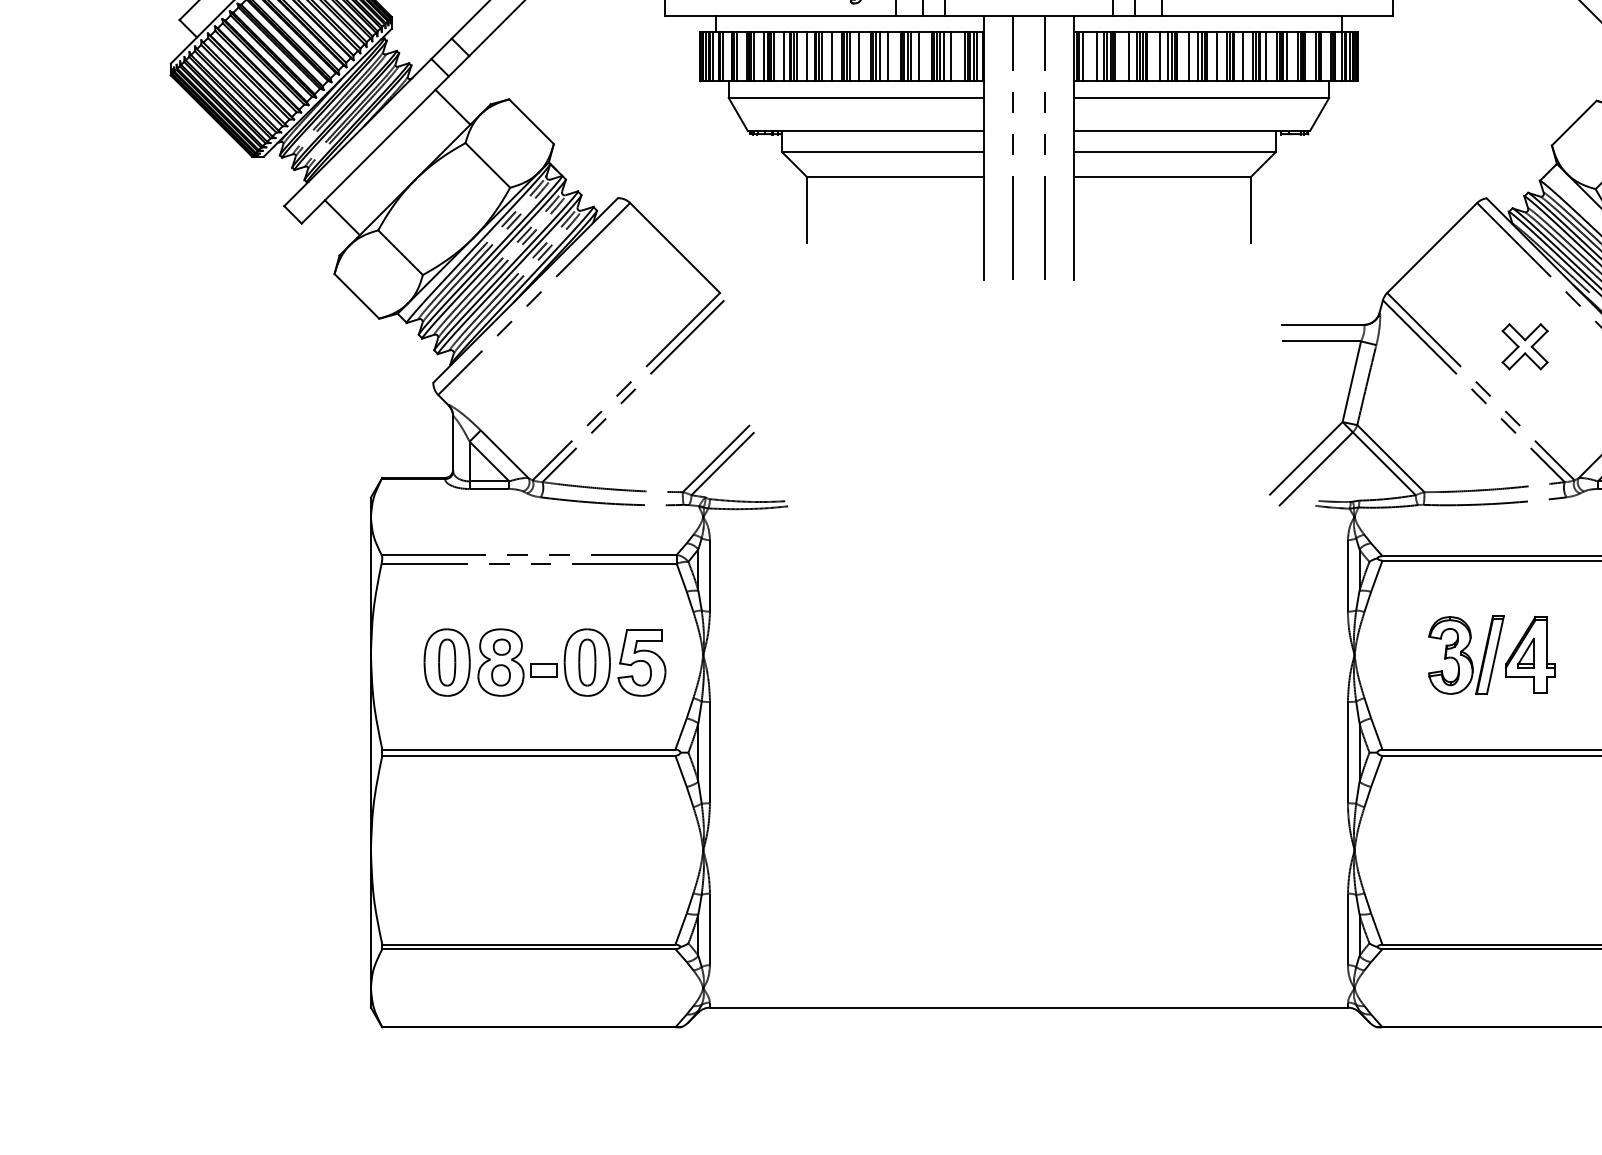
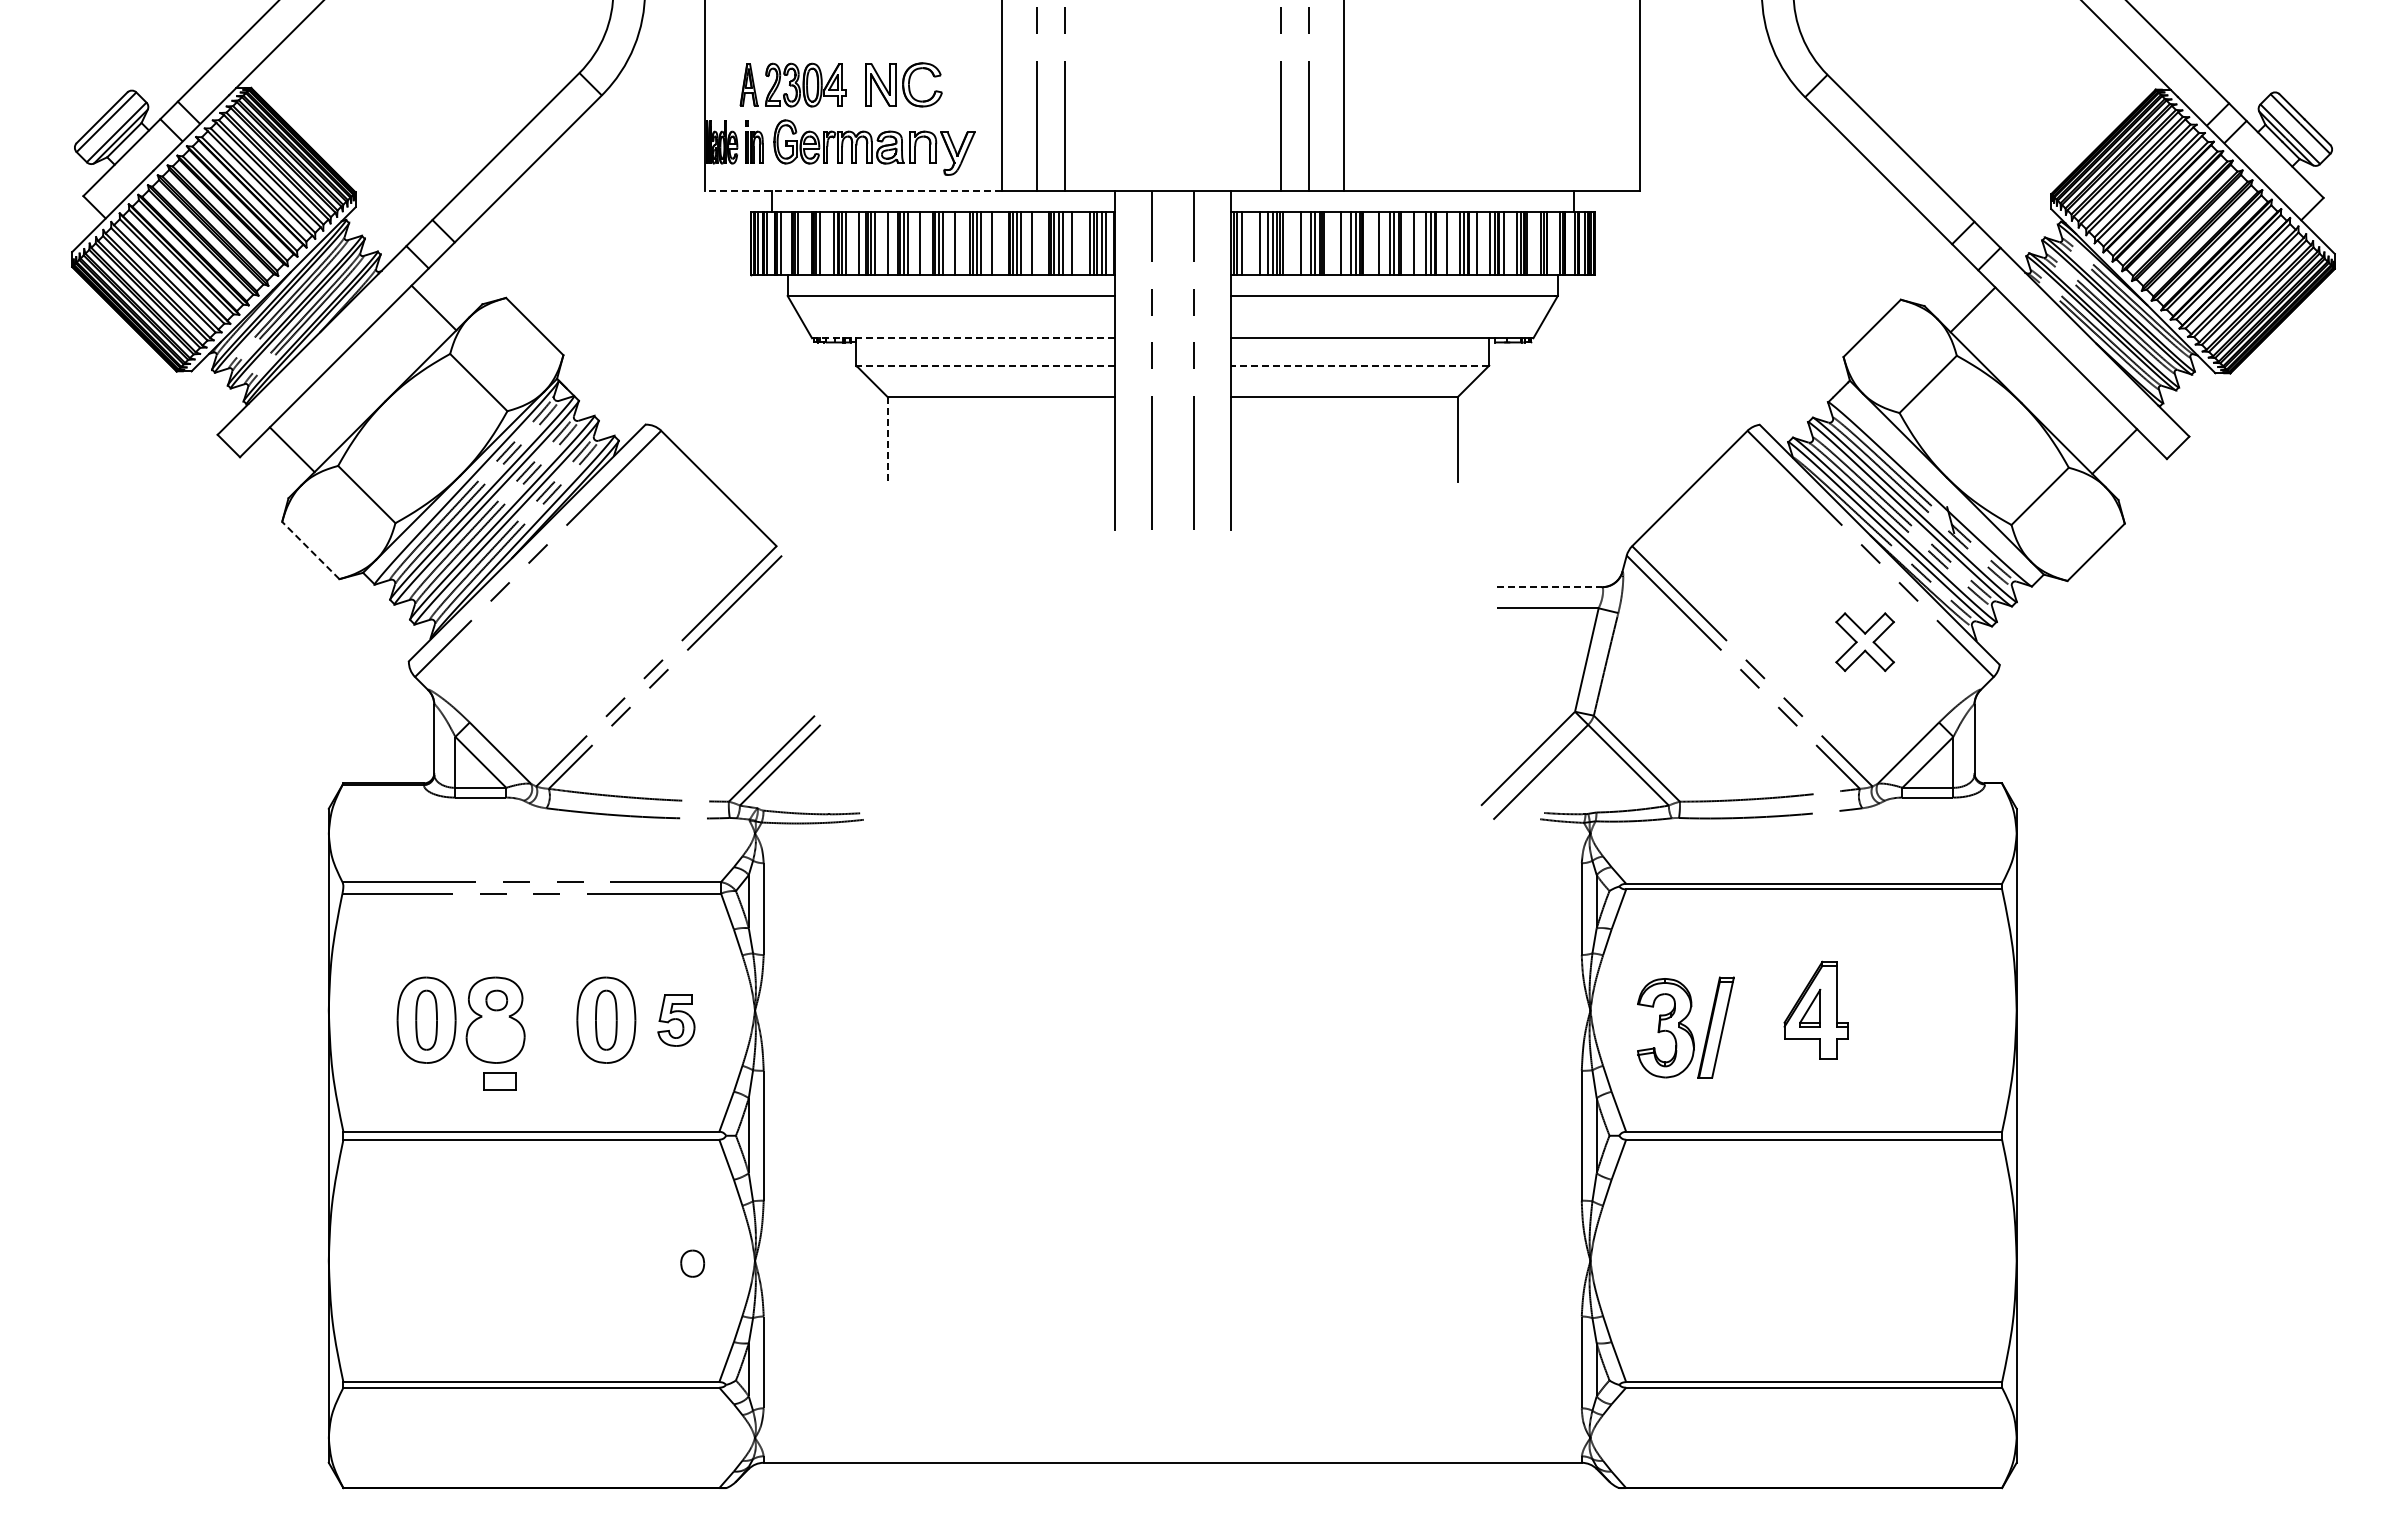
line: (780, 15) -> (853, 190), solid -> dashed
line: (865, 131) -> (962, 338), solid -> dashed
line: (882, 152) -> (985, 365), solid -> dashed
line: (1174, 152) -> (1359, 365), solid -> dashed
line: (806, 210) -> (887, 440), solid -> dashed
line: (356, 296) -> (310, 550), solid -> dashed
line: (1322, 325) -> (1549, 587), solid -> dashed
part: (1524, 347) -> (1864, 642), moved
part: (1466, 654) -> (1685, 1027), moved
part: (642, 662) -> (676, 1020), size x0.6
part: (543, 670) -> (499, 1081), moved
part: (500, 675) -> (692, 1263), moved

